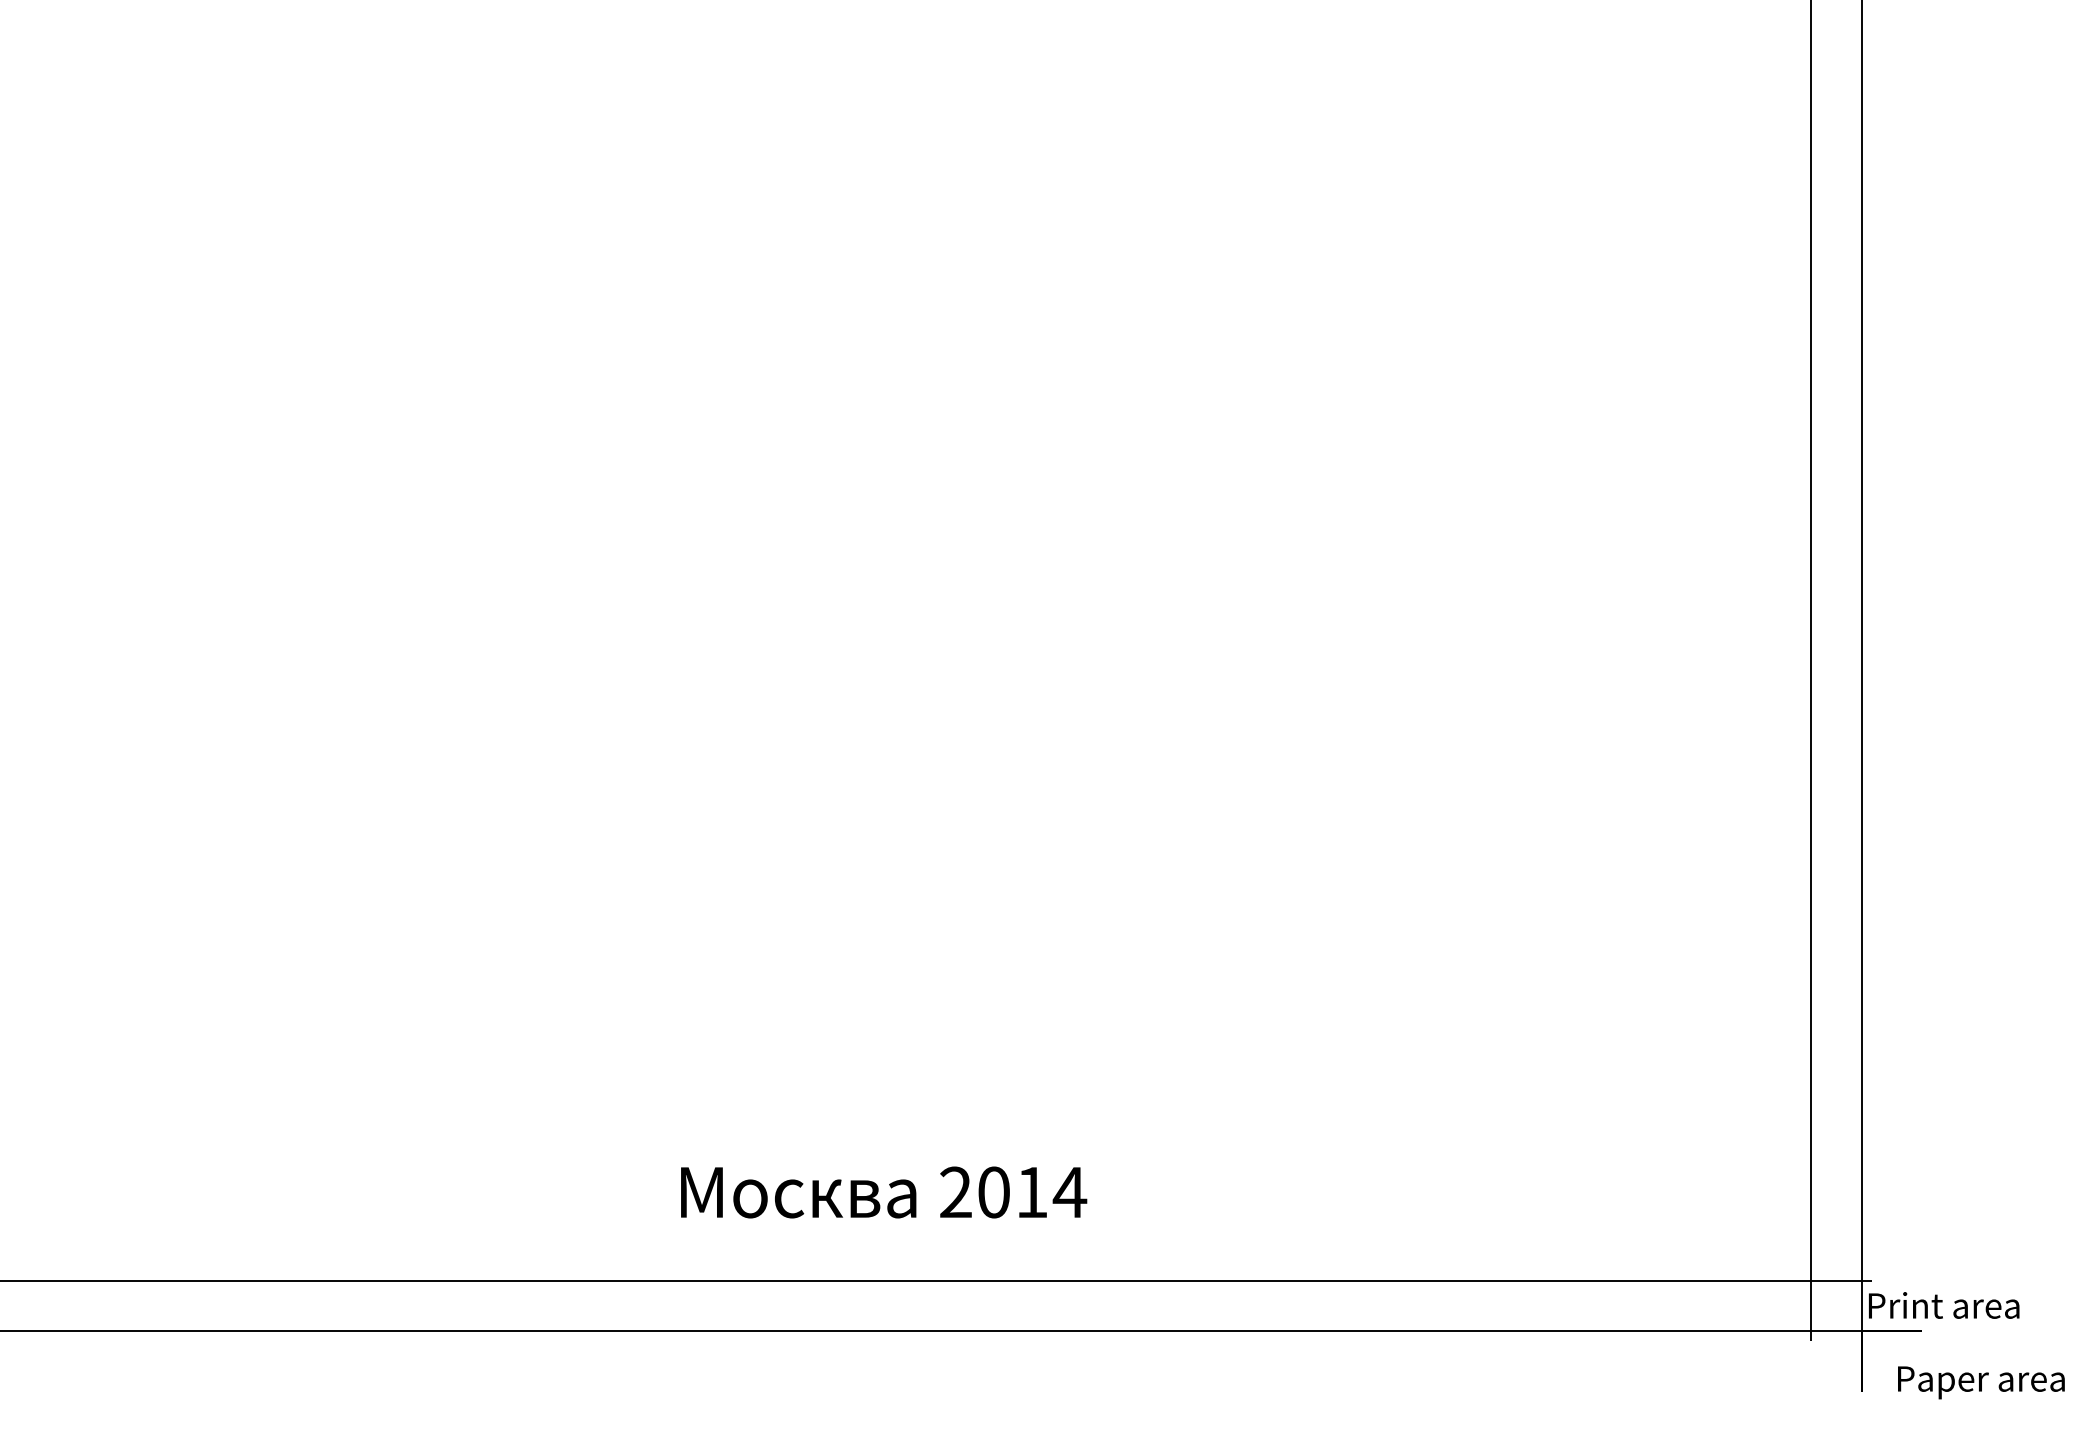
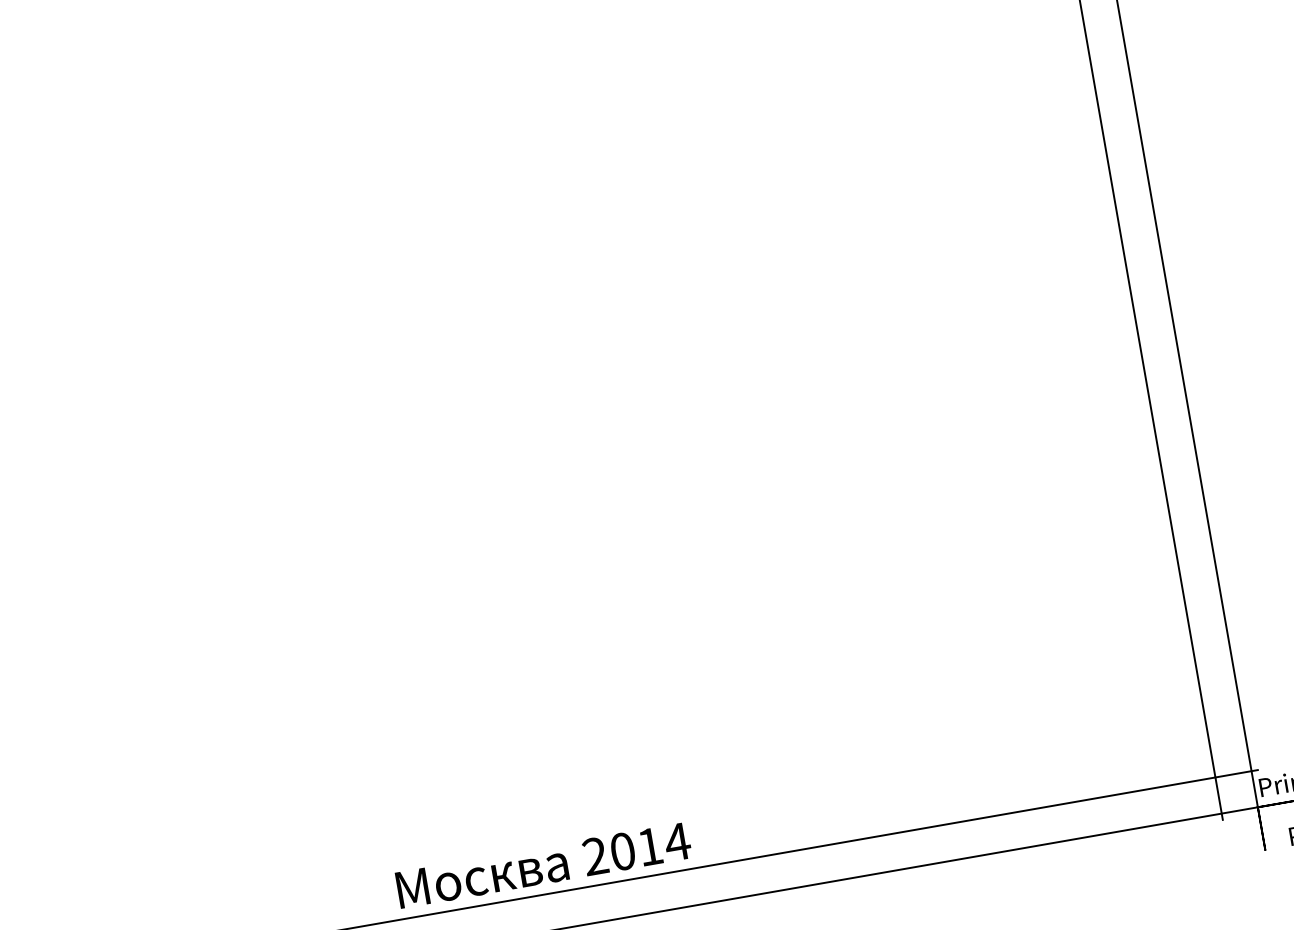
text: (884, 1192) -> (544, 865), moved

